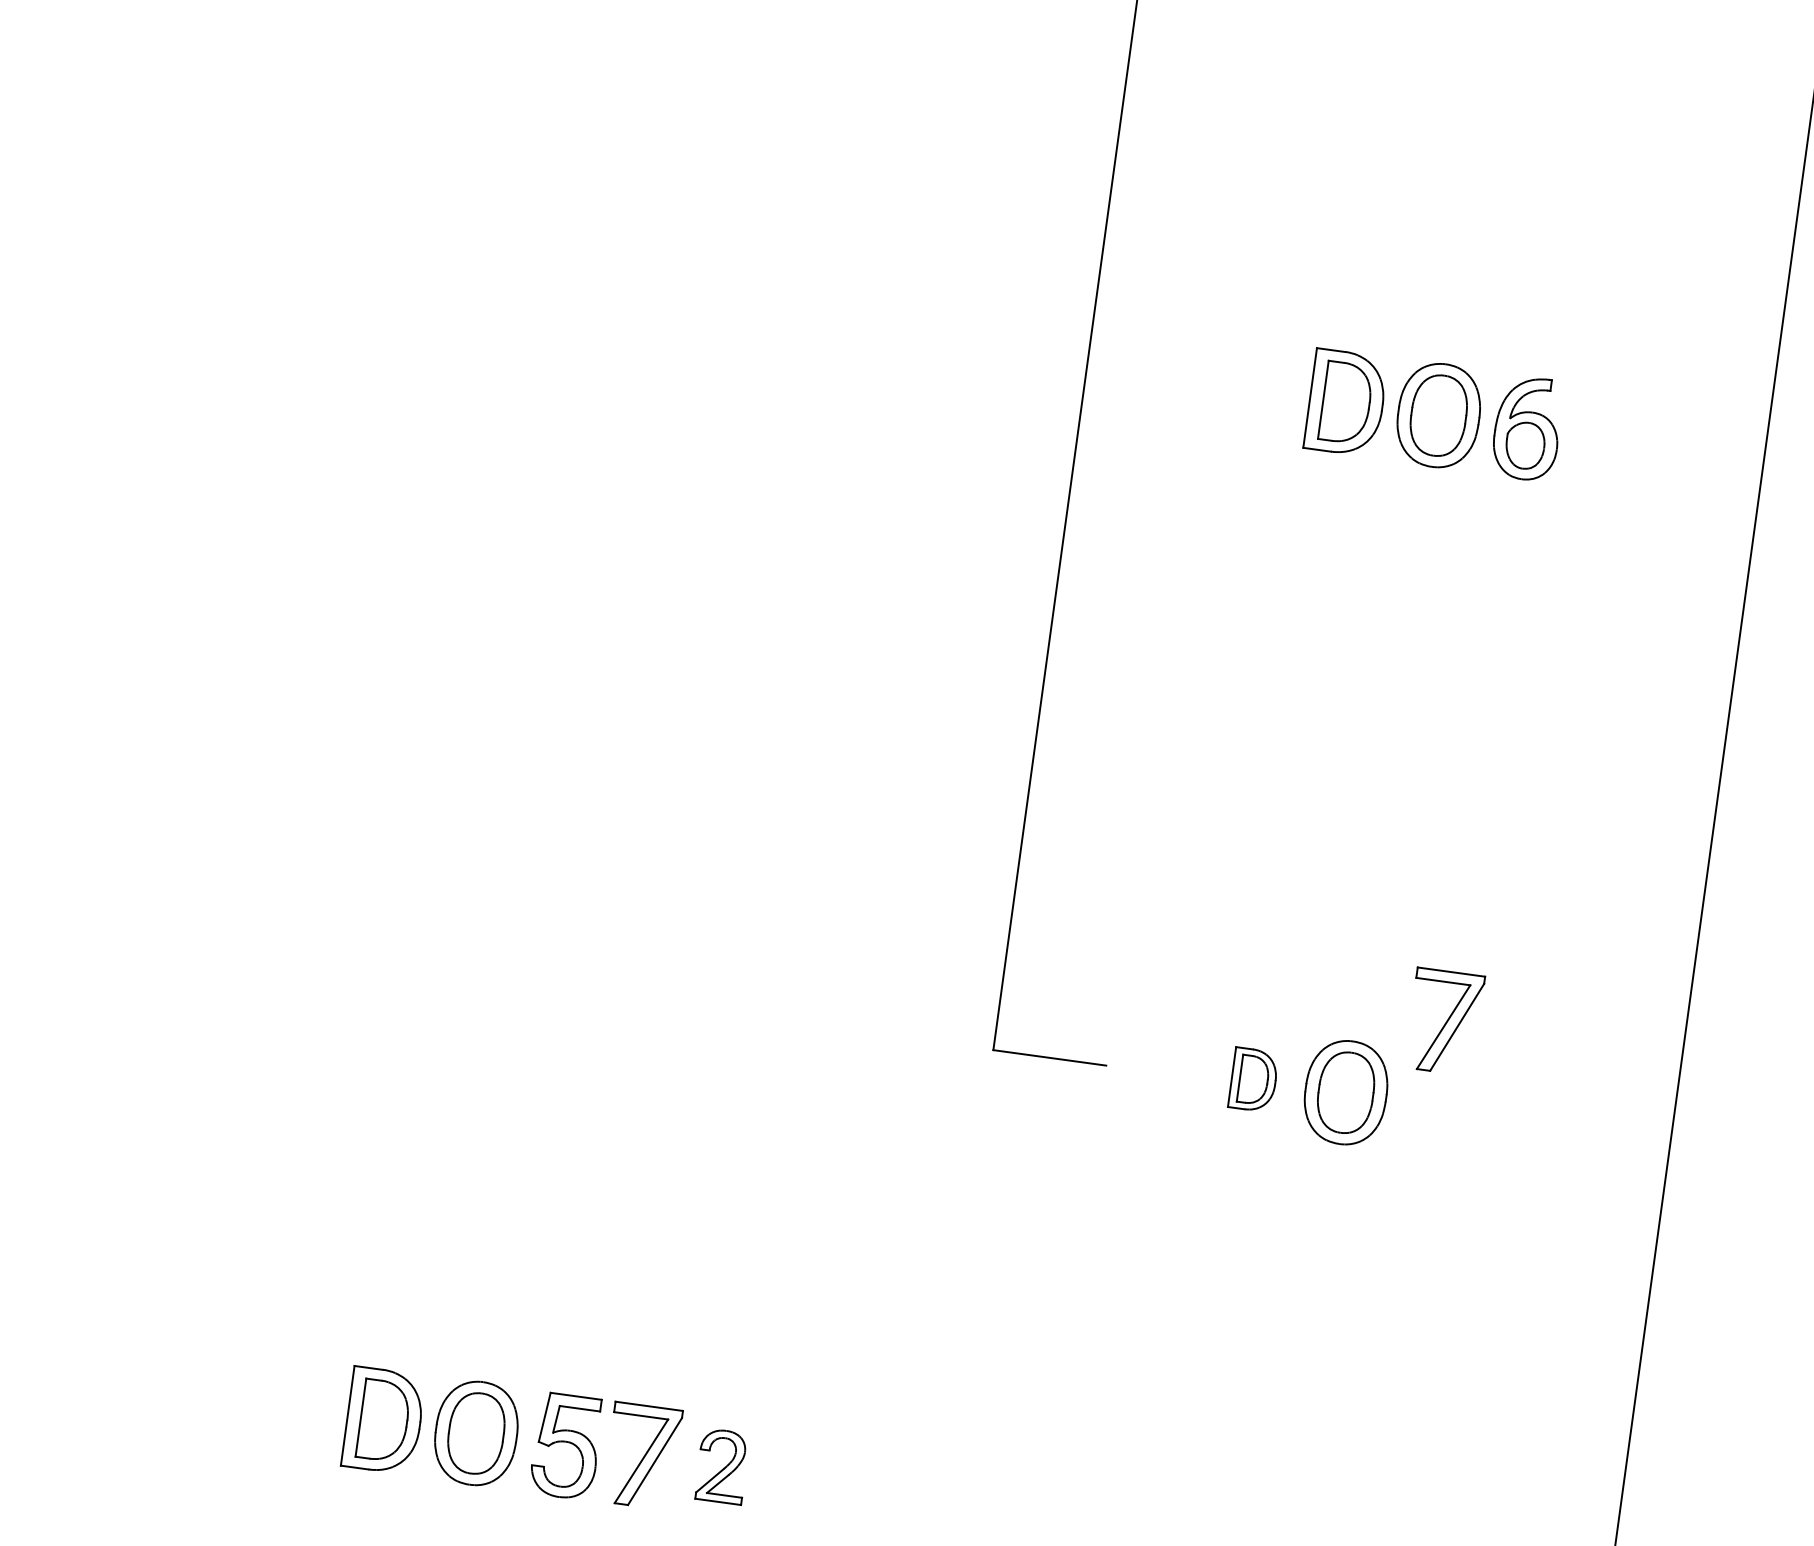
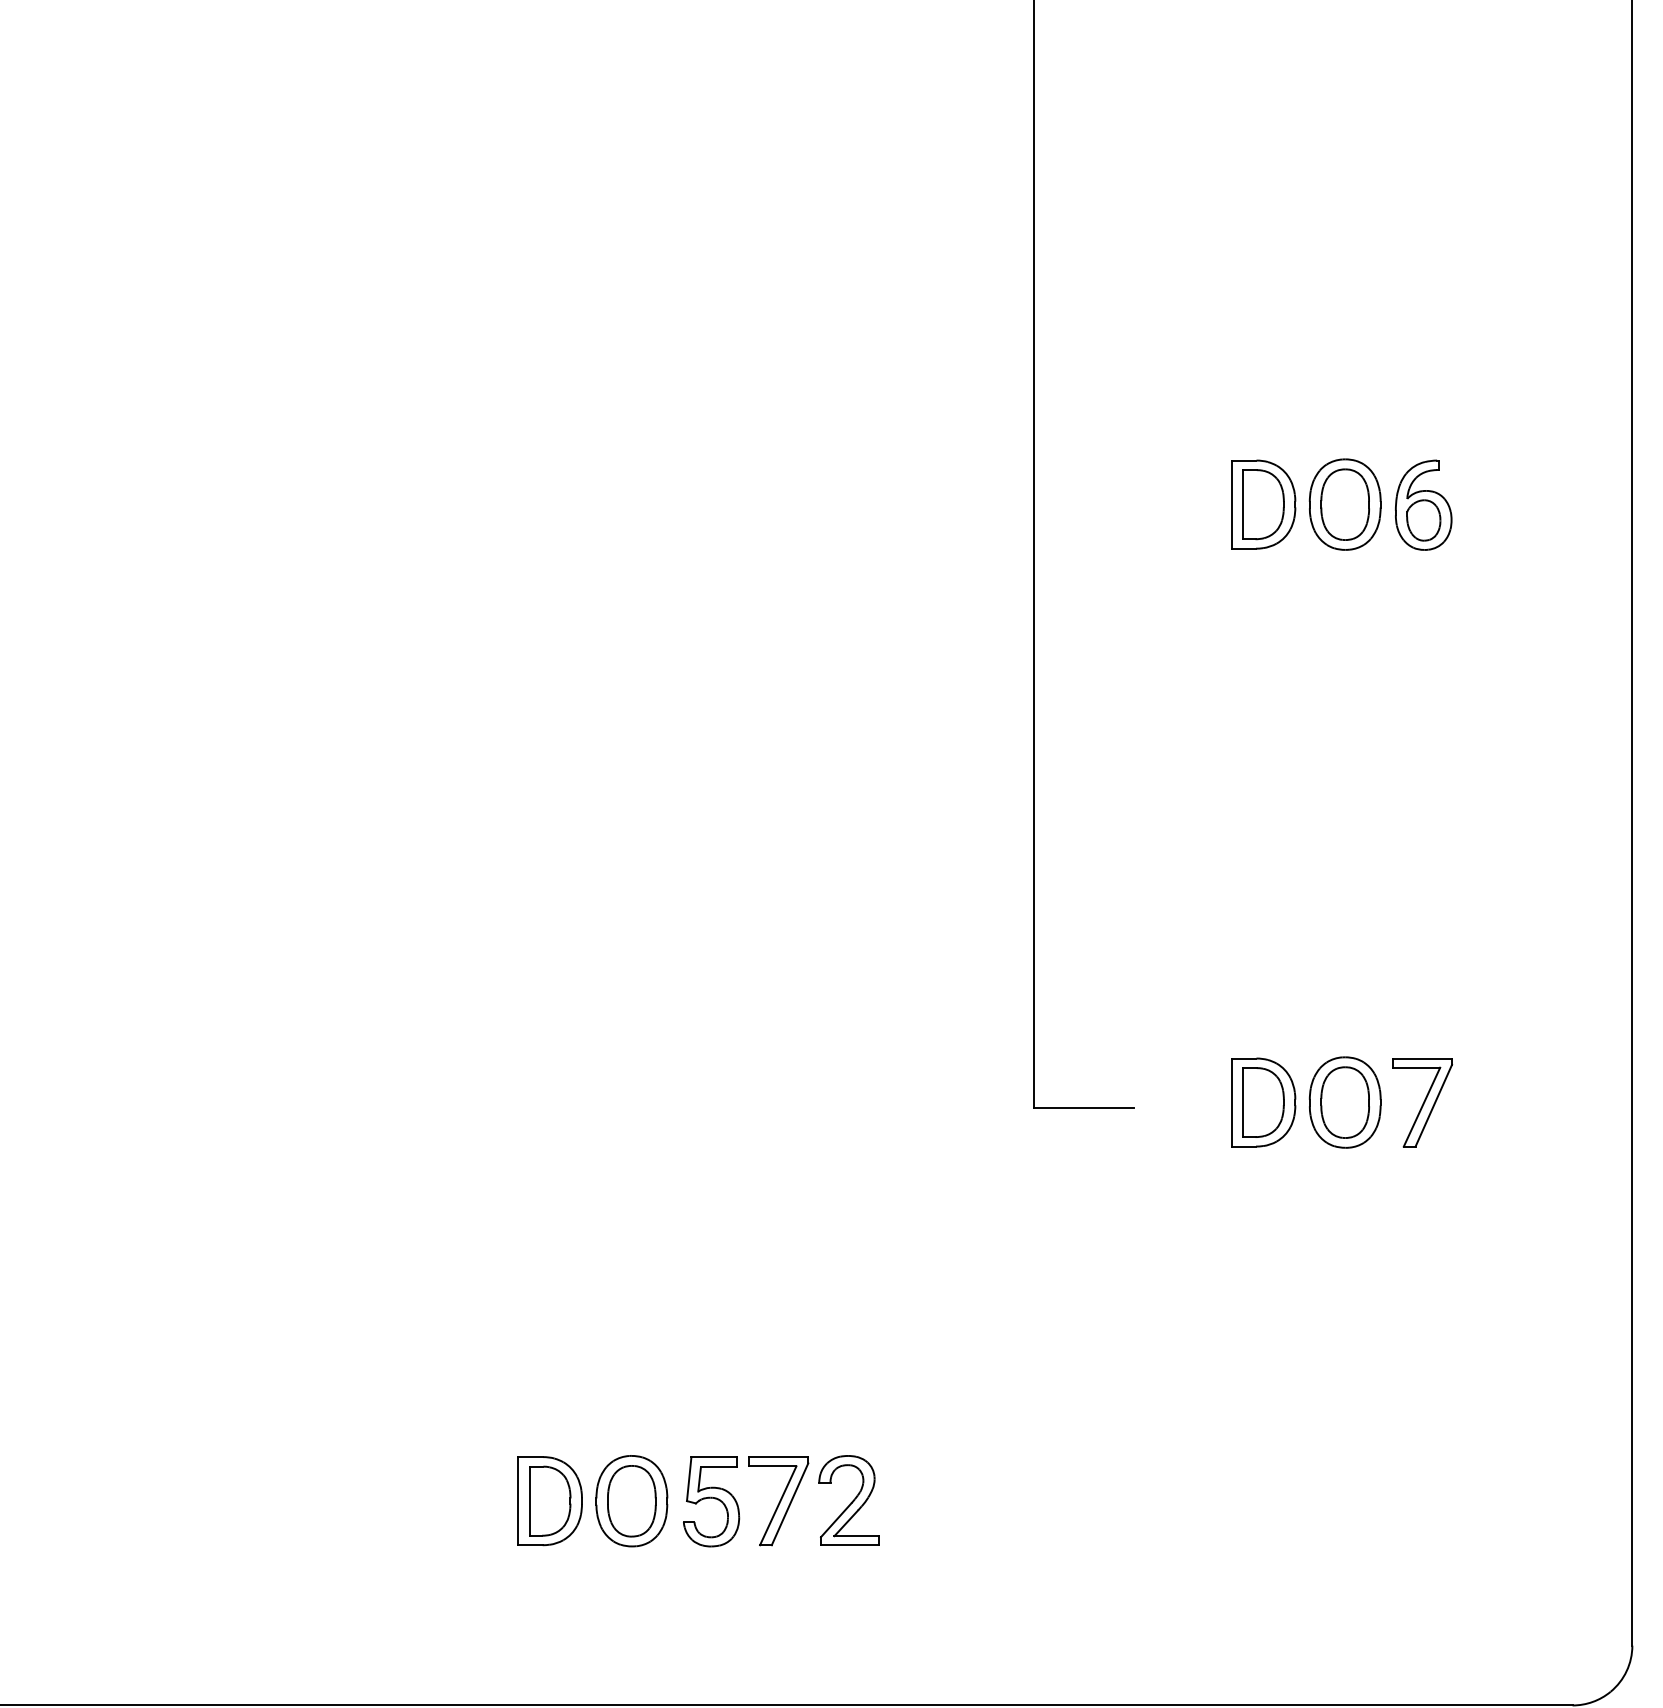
part: (1444, 1021) -> (1422, 1102), moved
part: (1253, 1079) -> (1263, 1102), size x1.67
part: (721, 1466) -> (848, 1500), size x1.43

